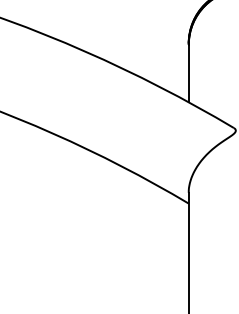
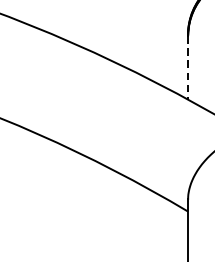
line: (188, 73) -> (187, 67), solid -> dashed

